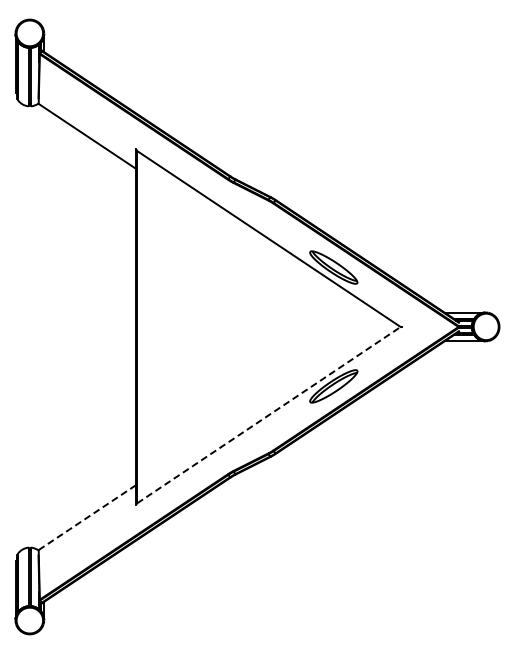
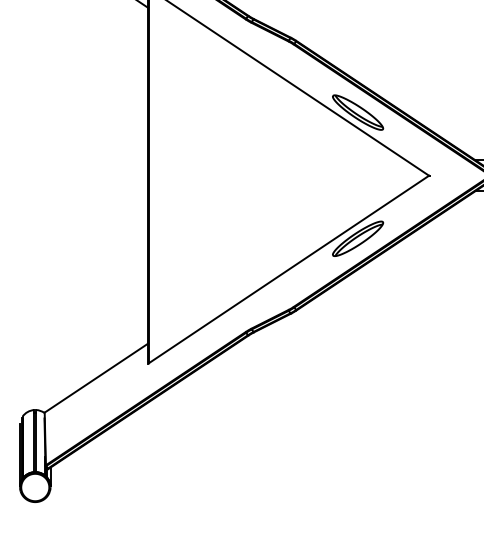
line: (268, 415) -> (288, 269), dashed -> solid
line: (87, 517) -> (96, 378), dashed -> solid

